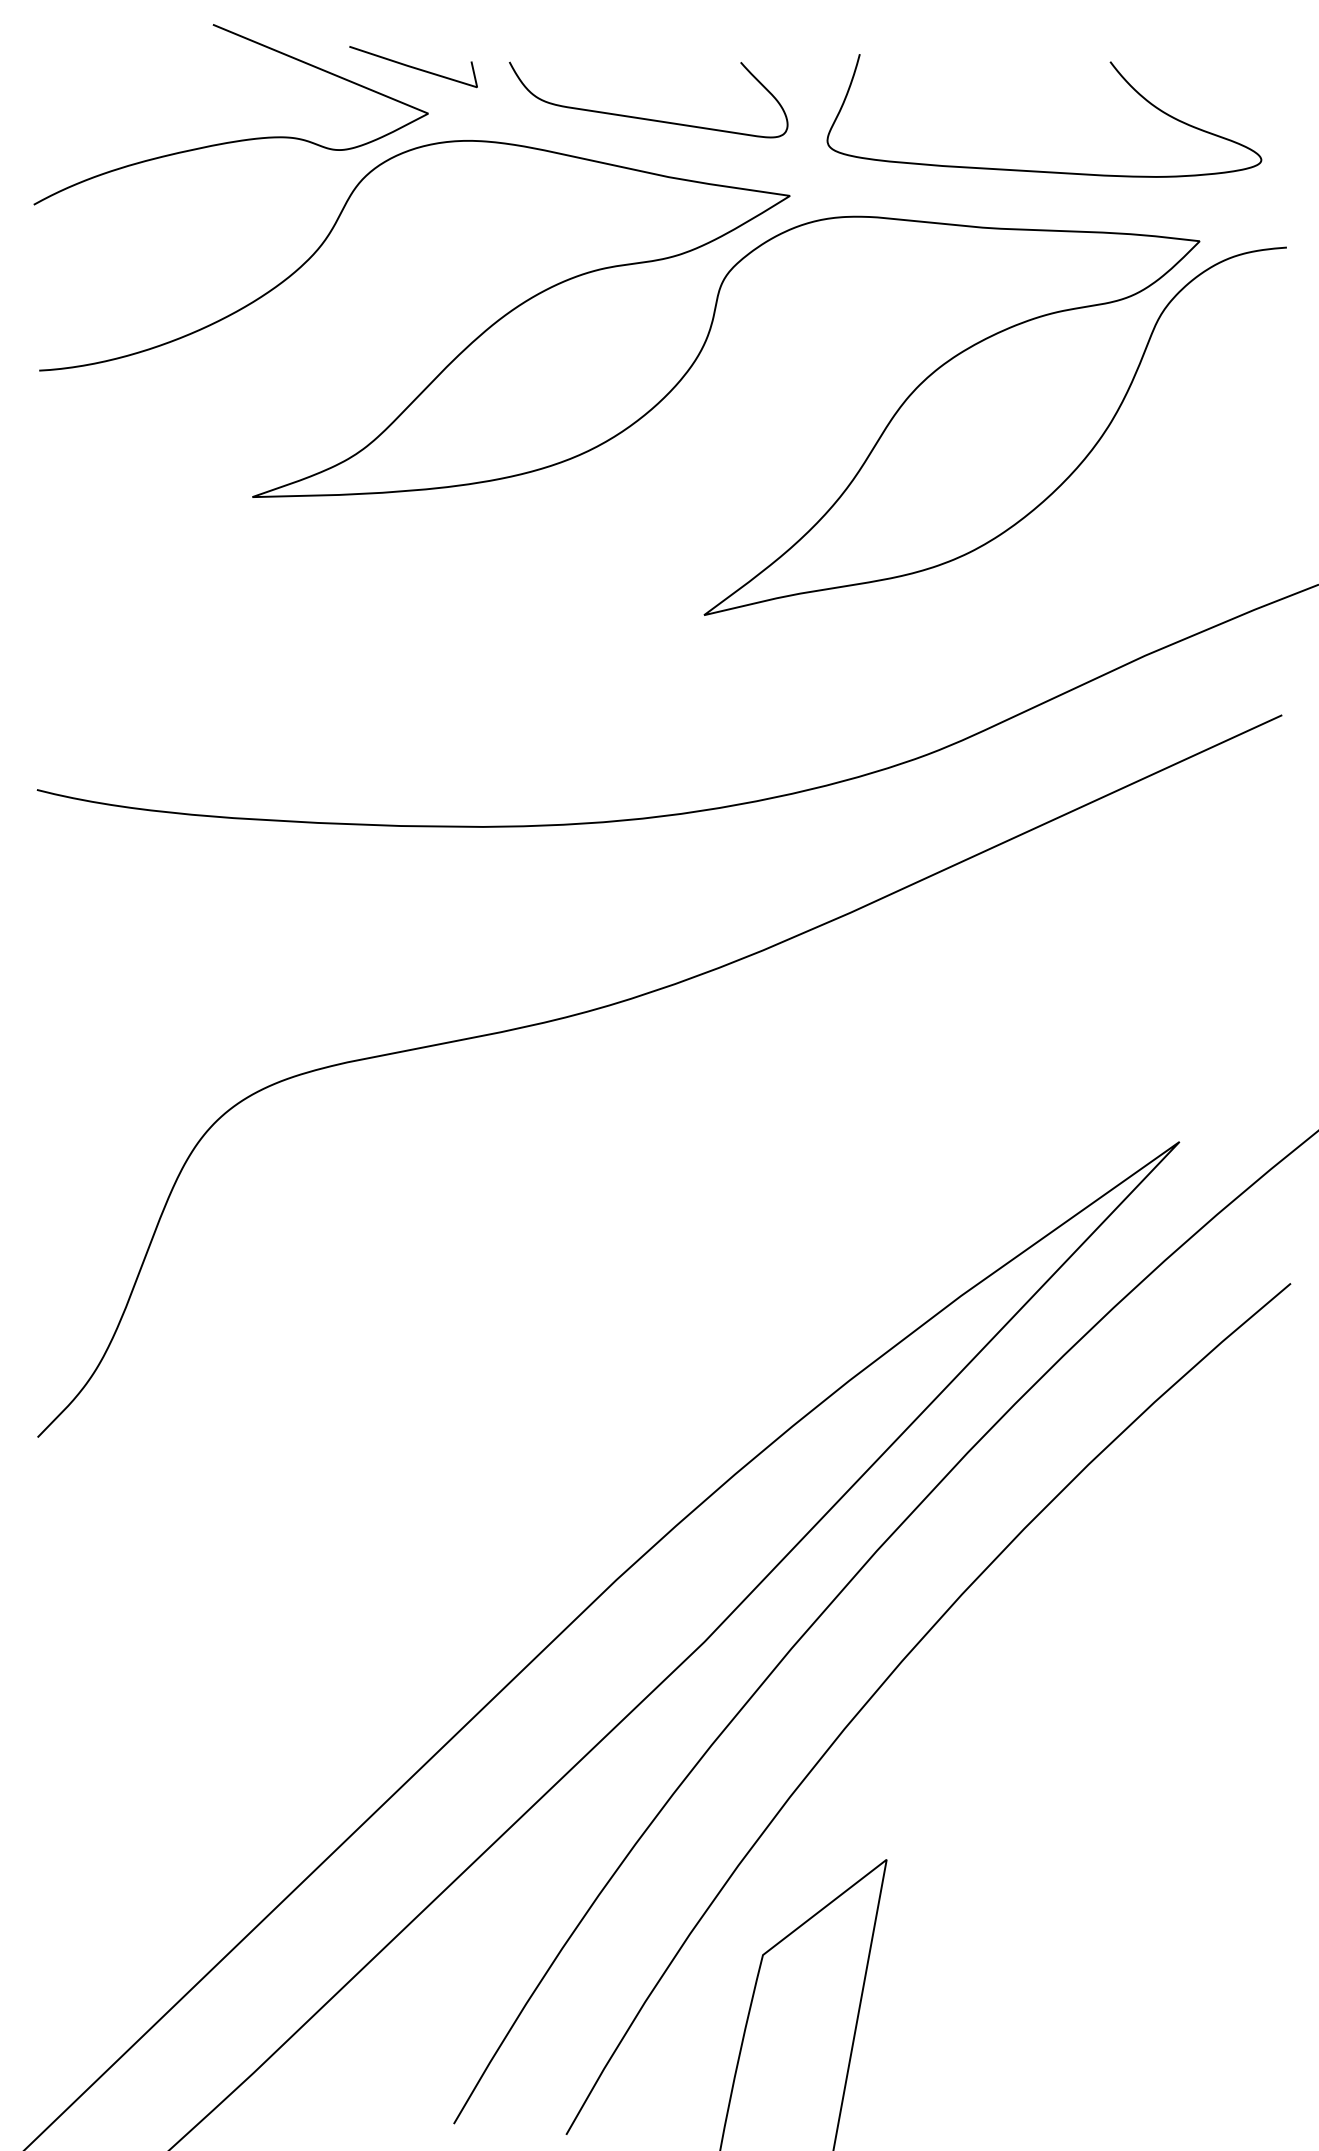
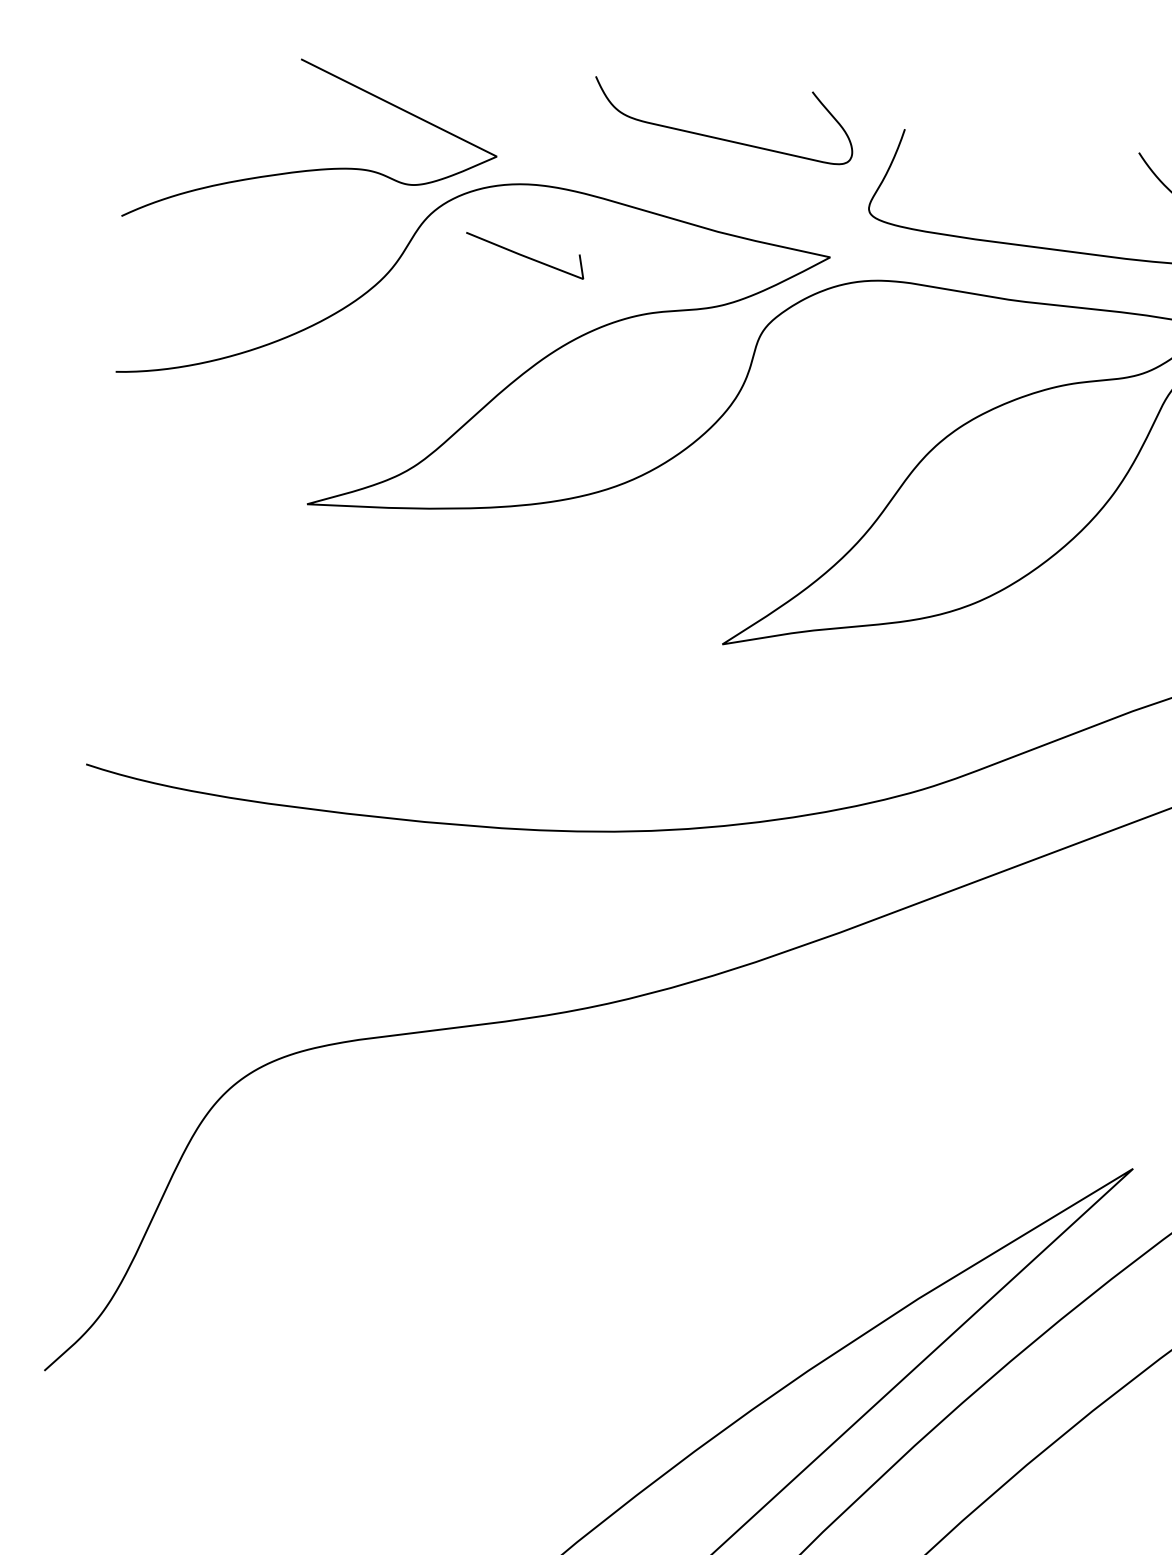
line: (413, 67) -> (524, 256), moved
curve: (642, 117) -> (716, 137), moved

